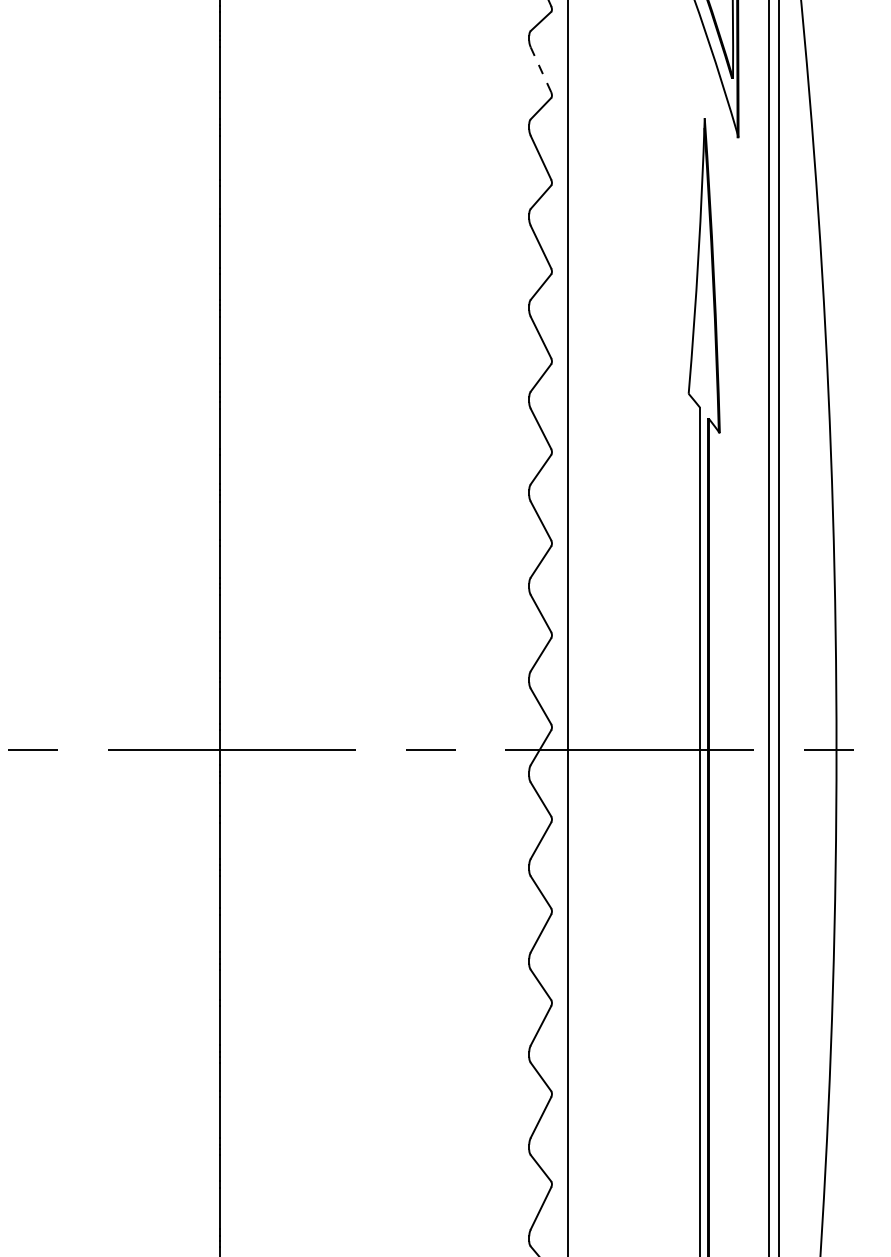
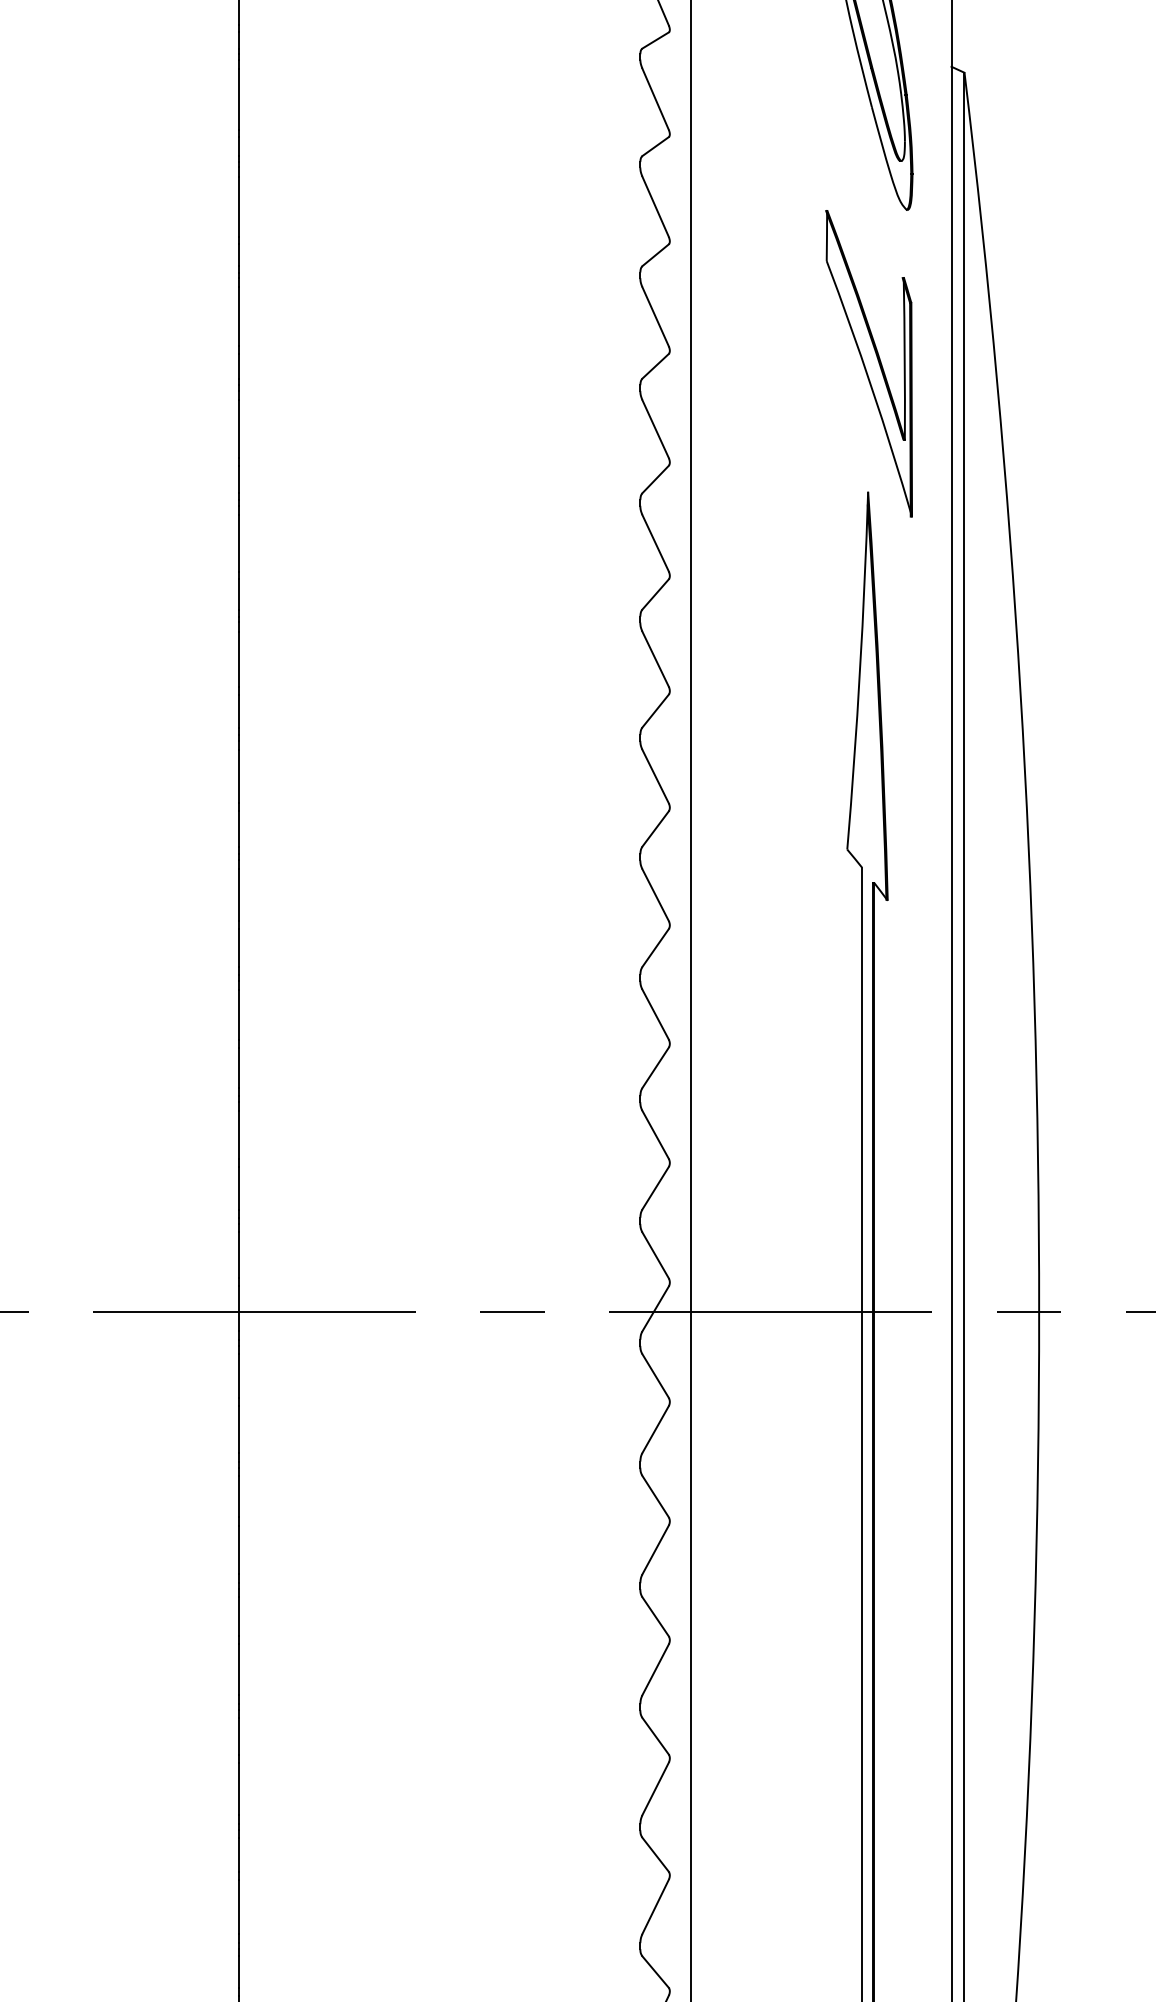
line: (540, 70) -> (655, 429), dashed -> solid

